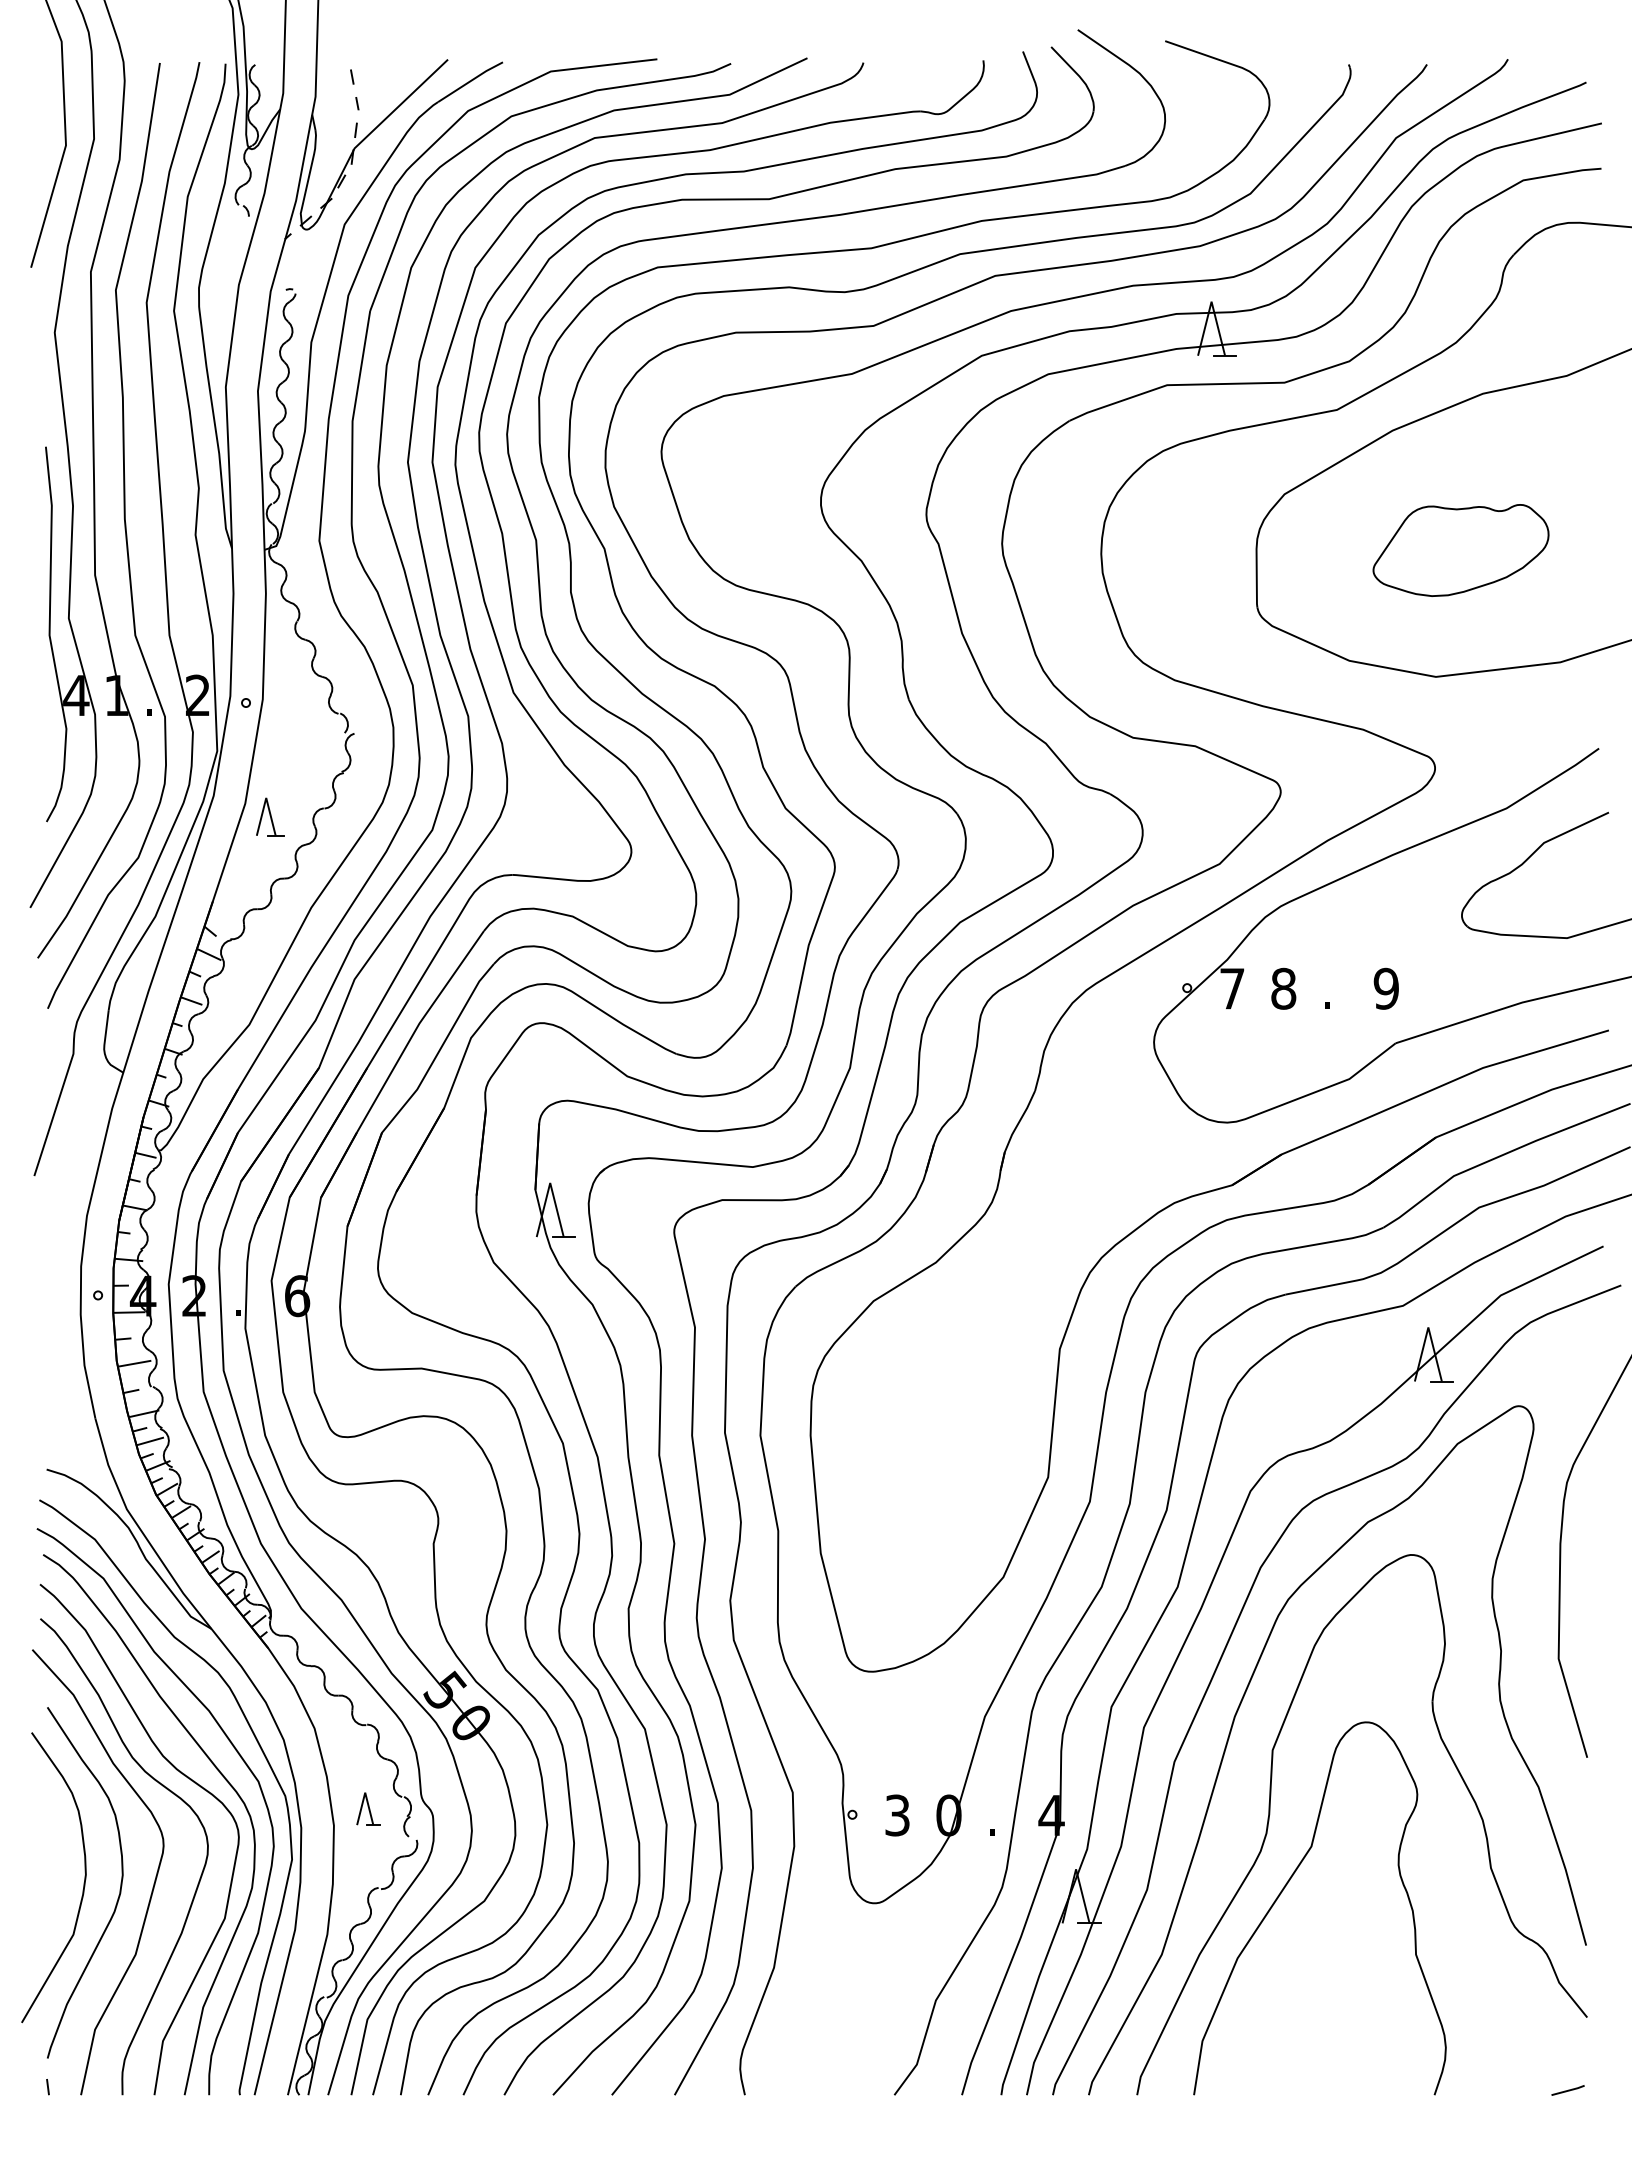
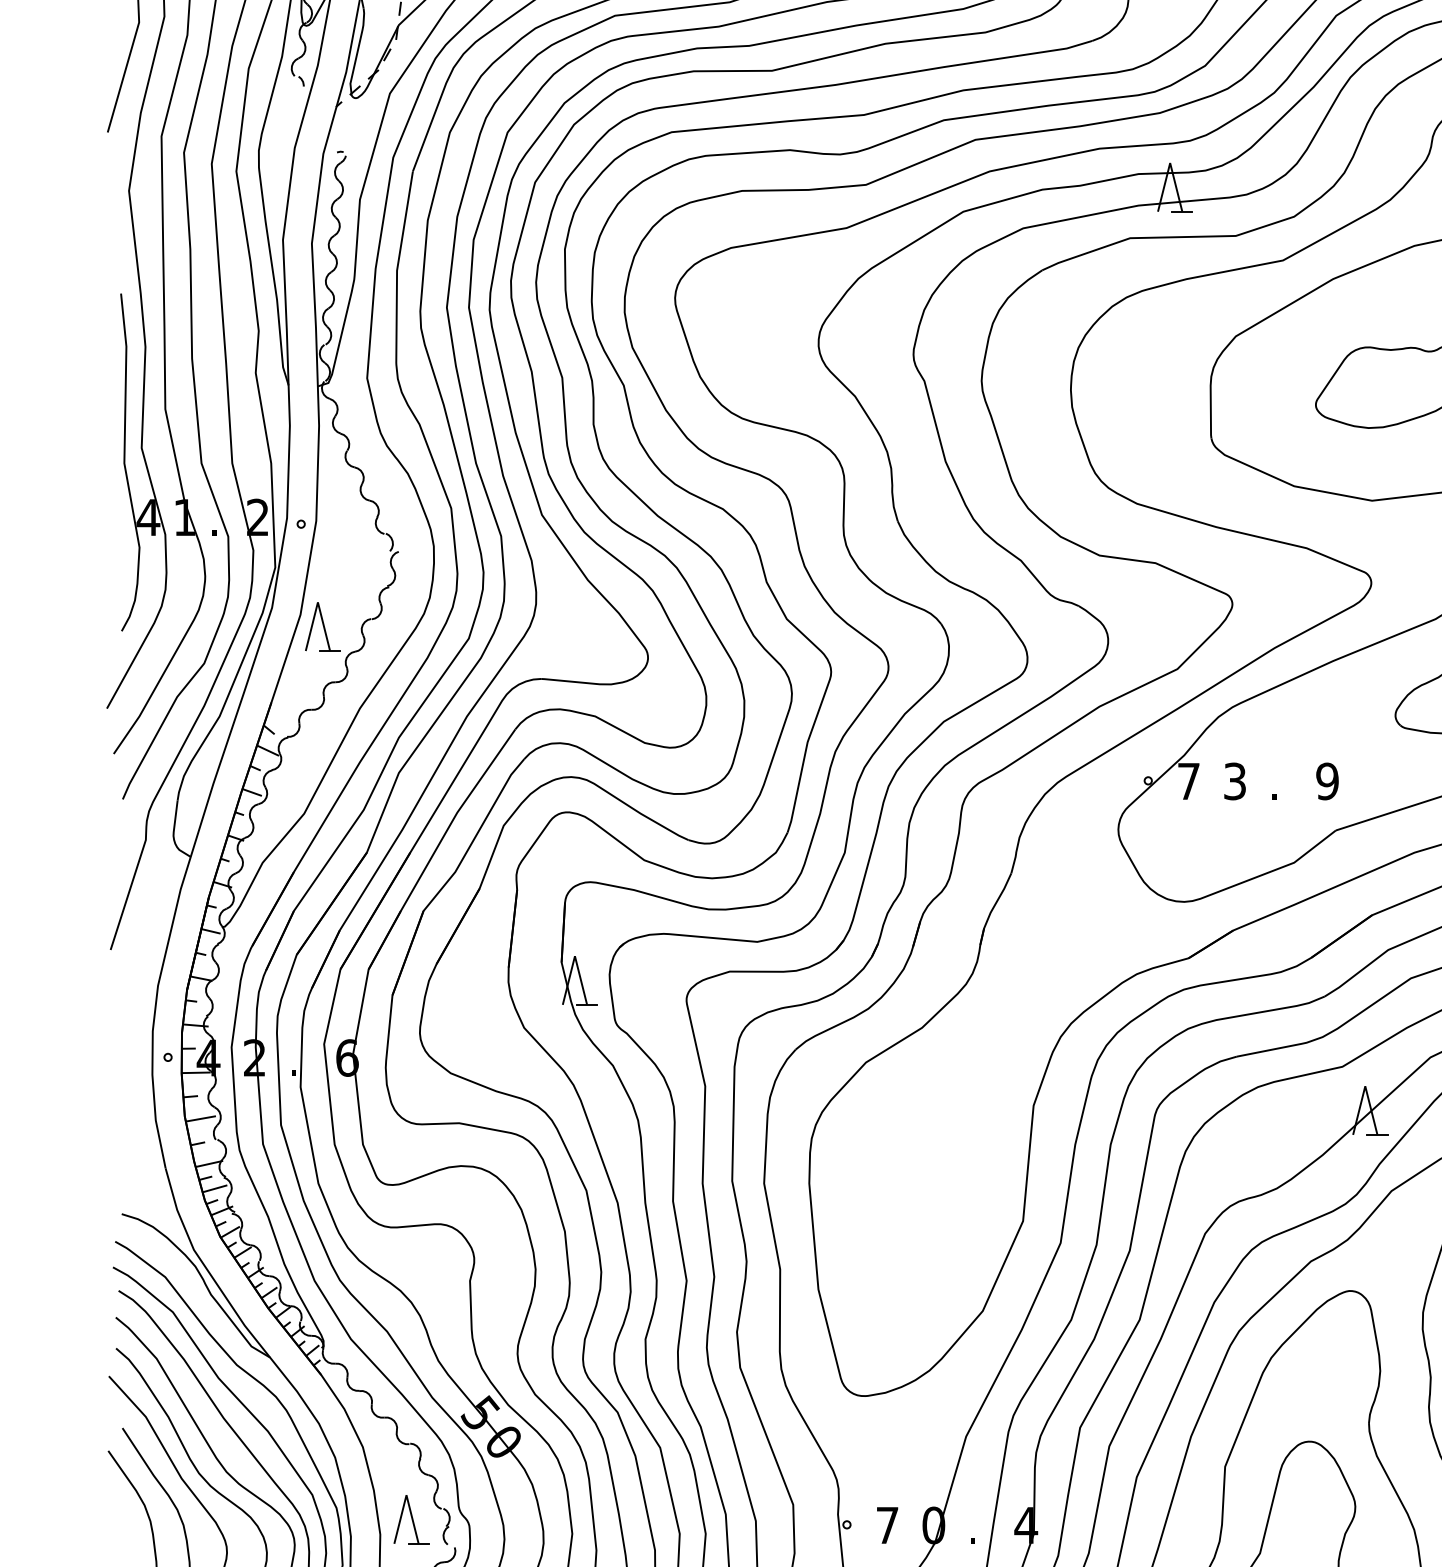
part: (269, 816) -> (322, 626), size x1.43
text: (1283, 988) -> (1234, 781), 8 -> 3
part: (368, 1808) -> (411, 1519), size x1.67
text: (897, 1815) -> (887, 1525), 3 -> 7

